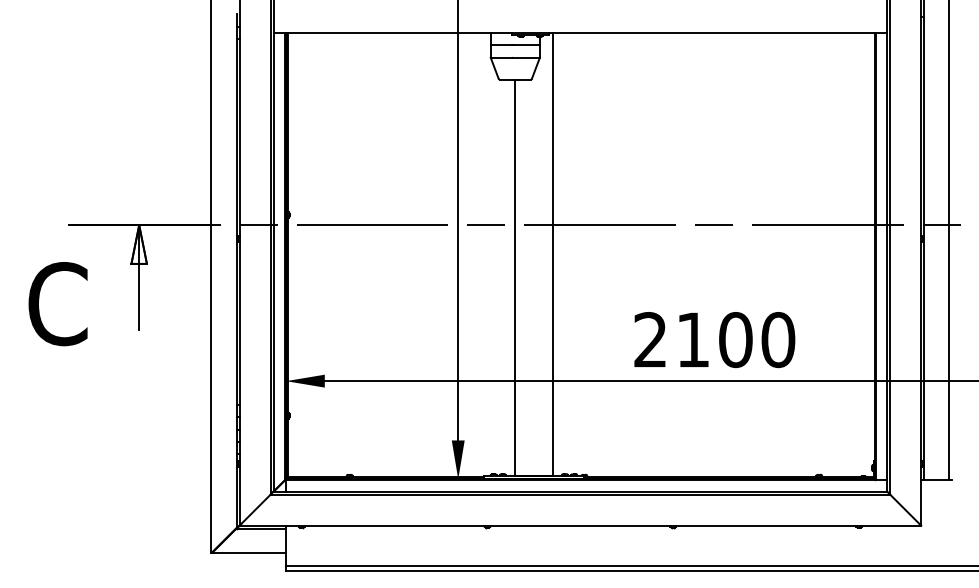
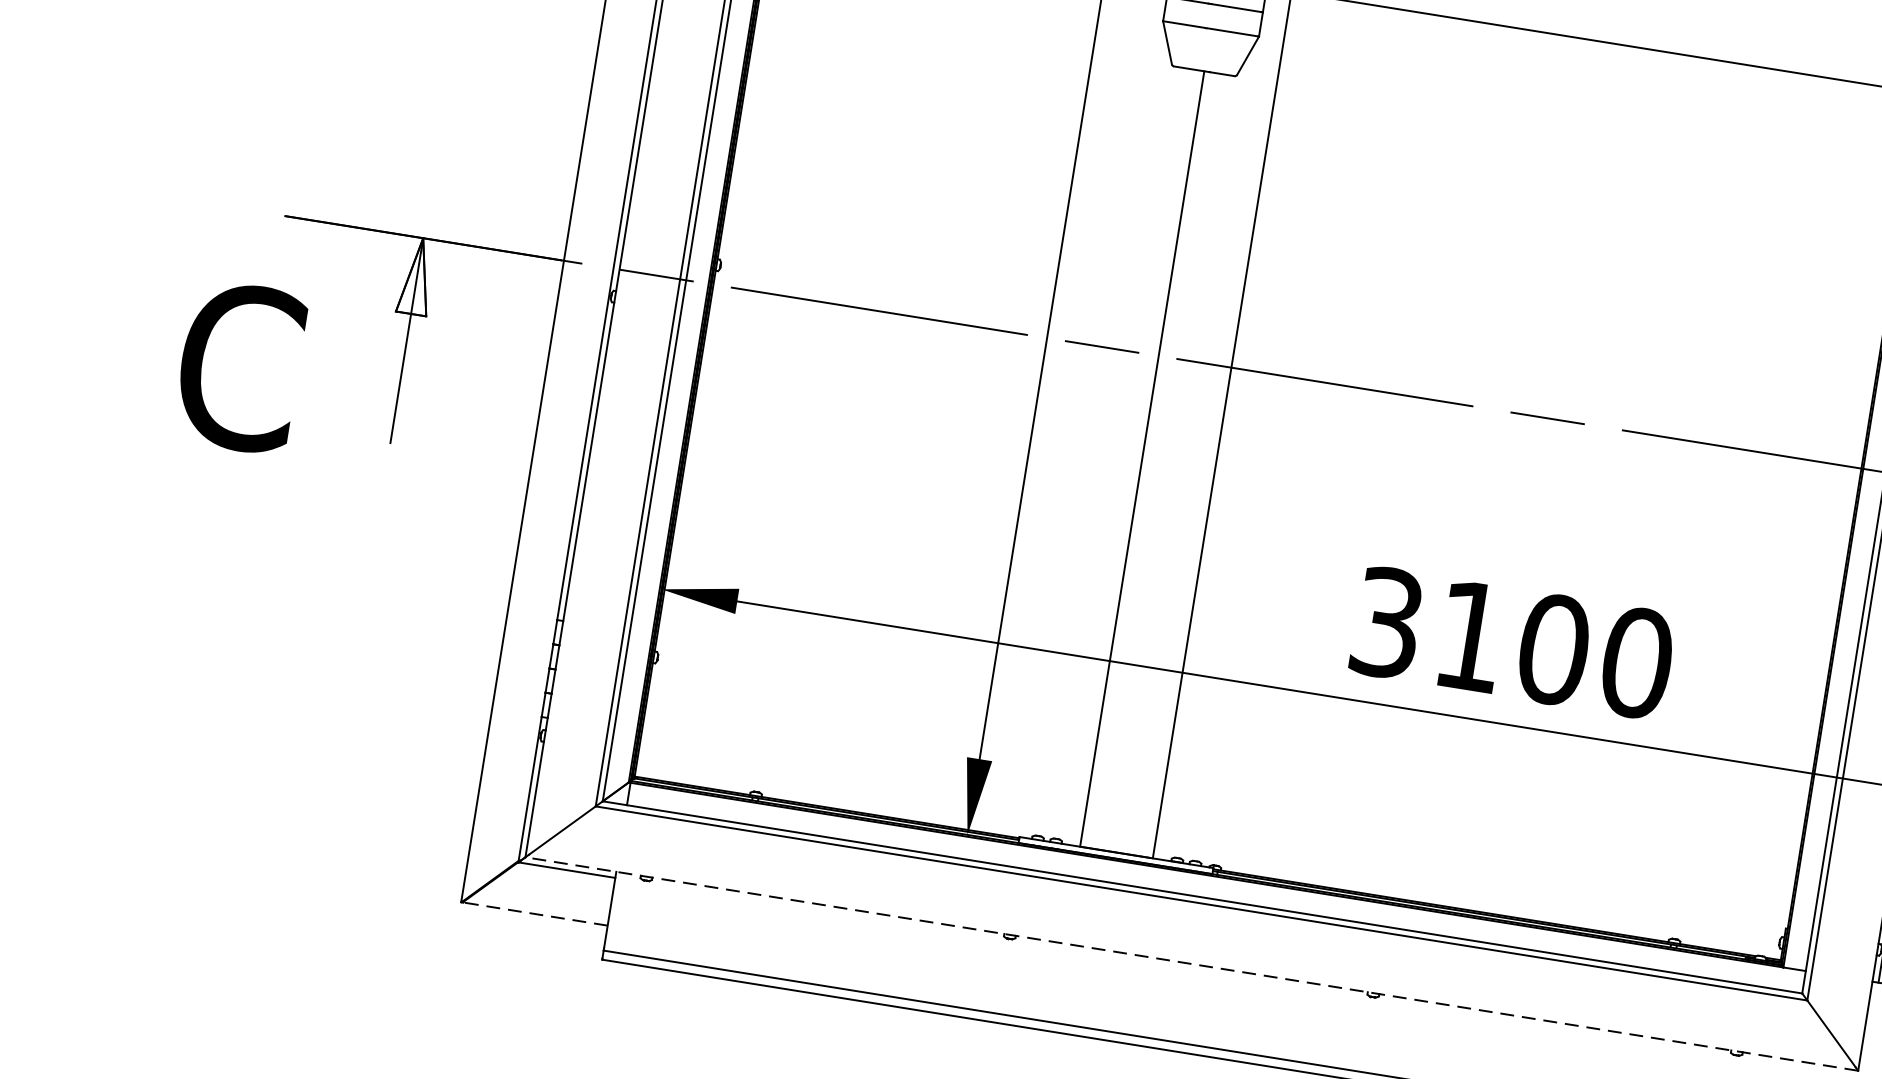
text: (650, 340) -> (1386, 623), 2100 -> 3100
line: (580, 525) -> (1192, 963), solid -> dashed
line: (249, 553) -> (536, 914), solid -> dashed

